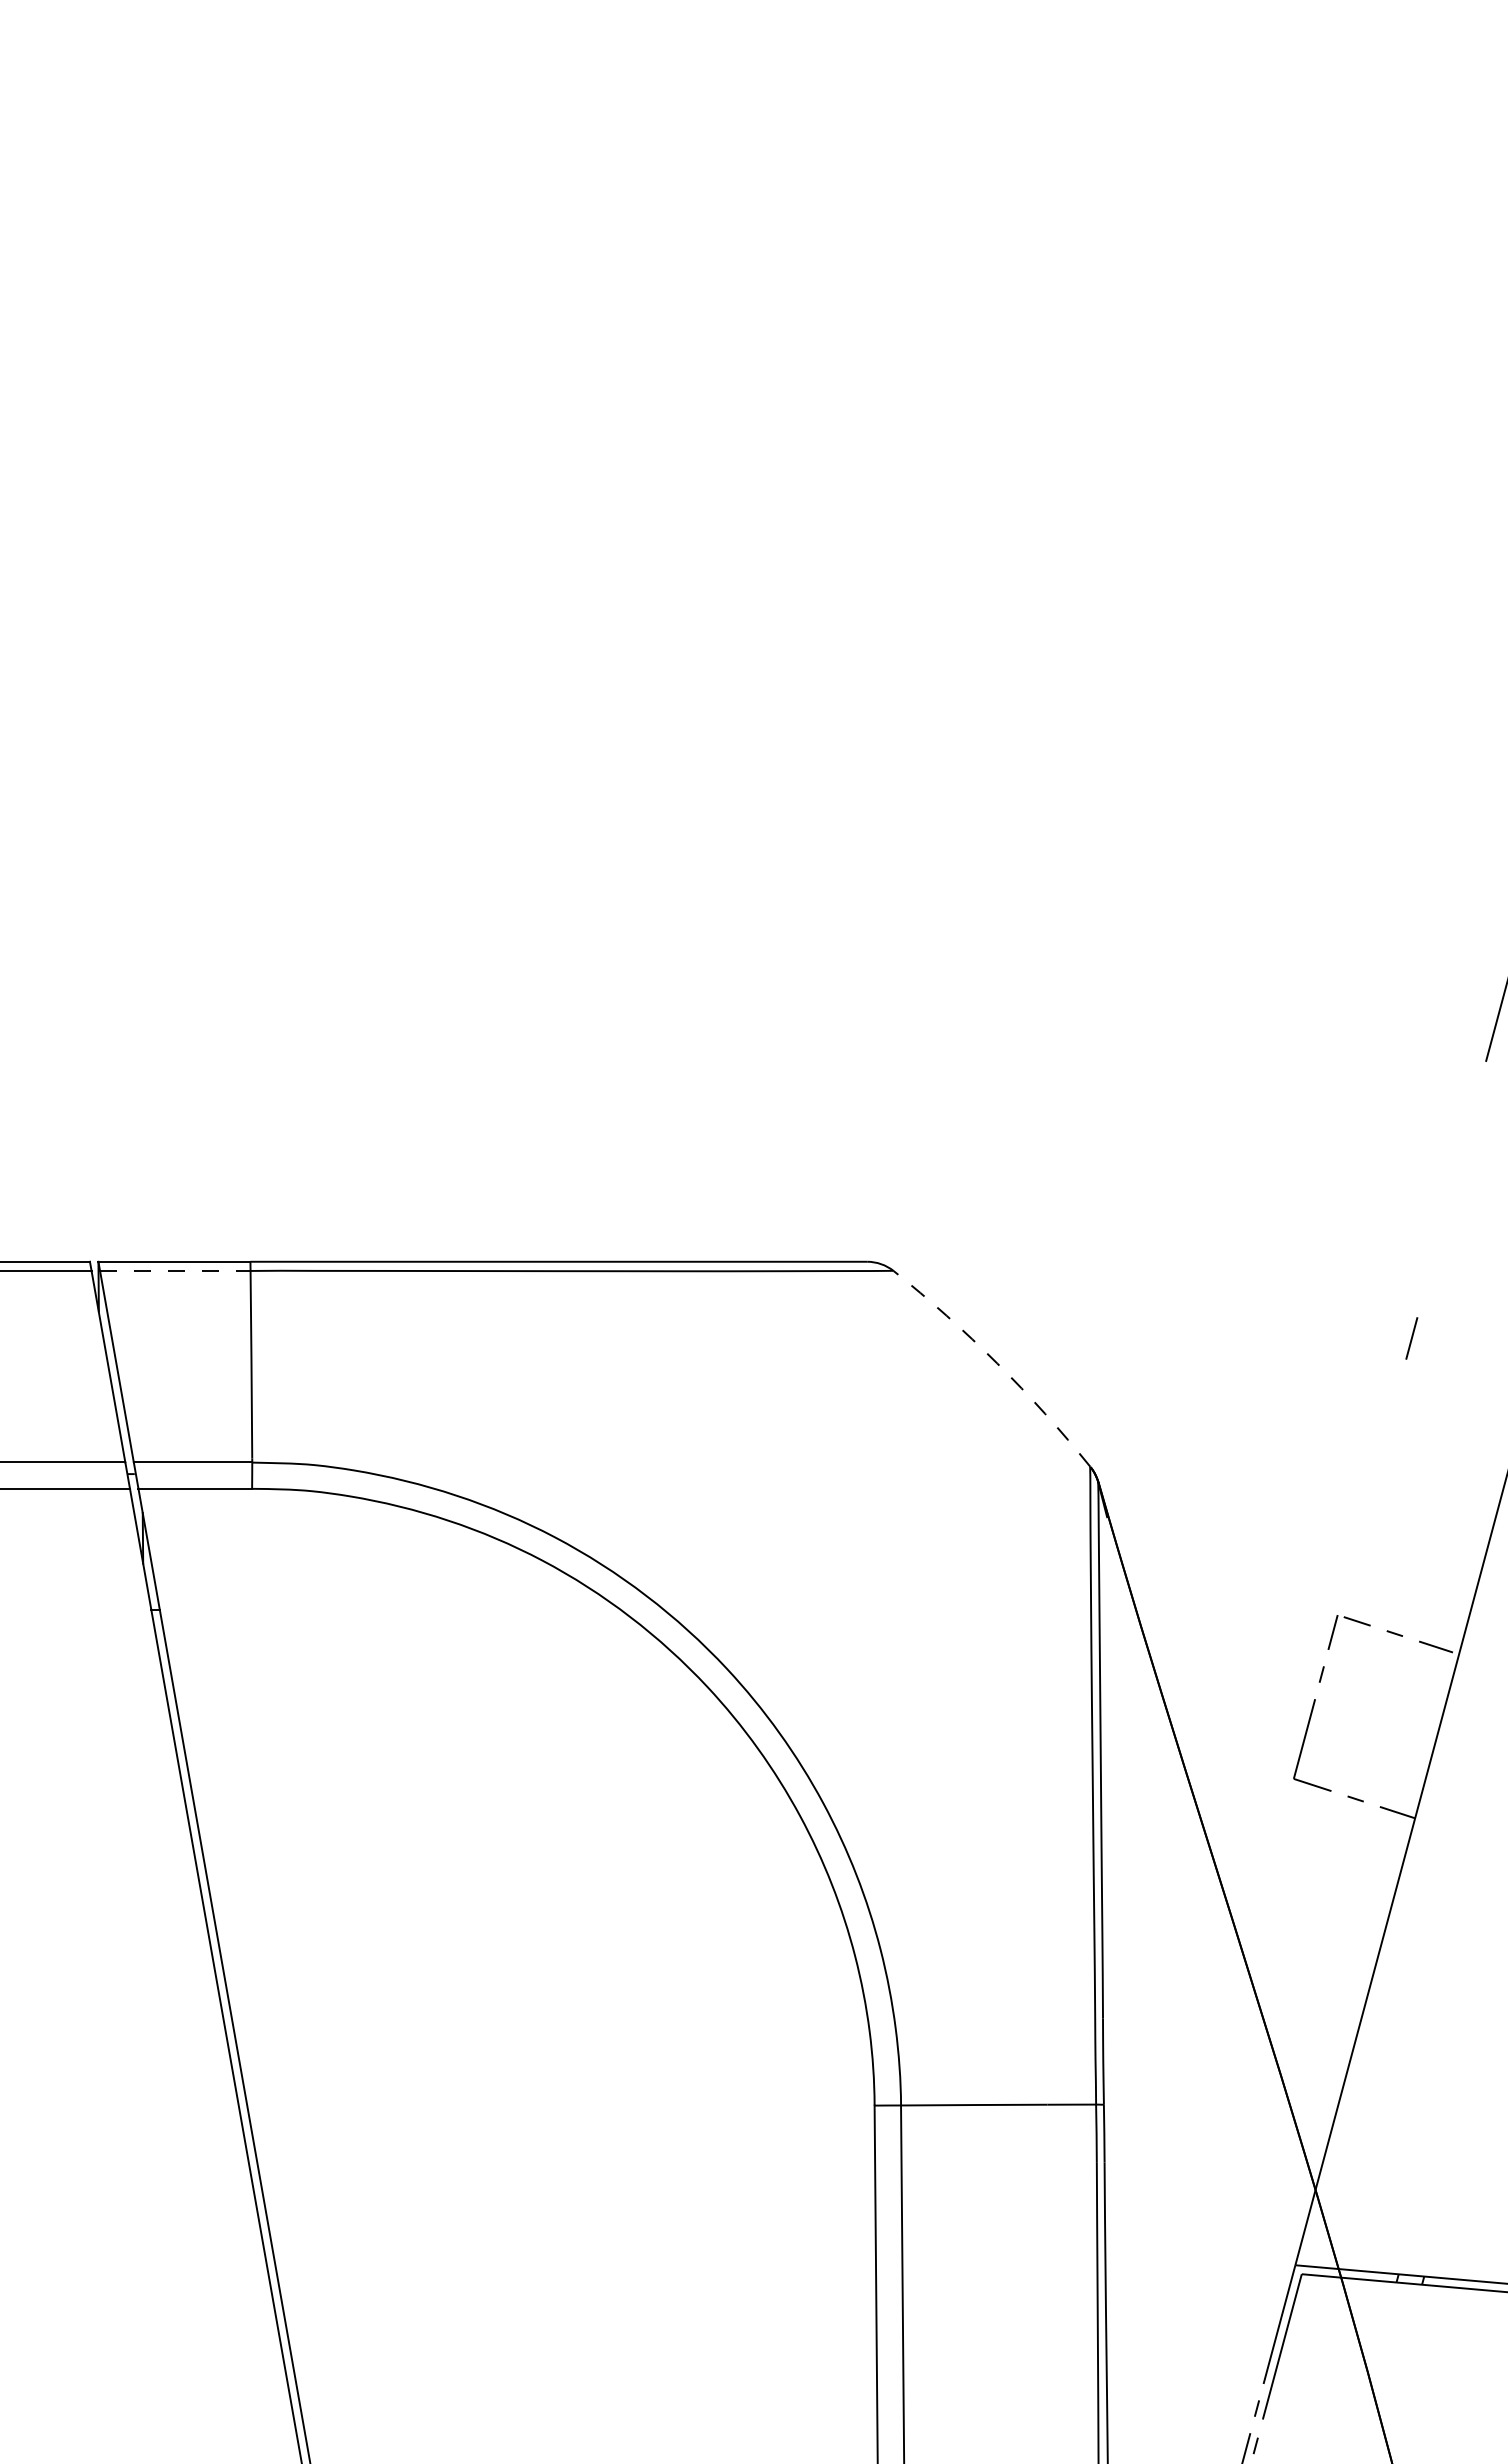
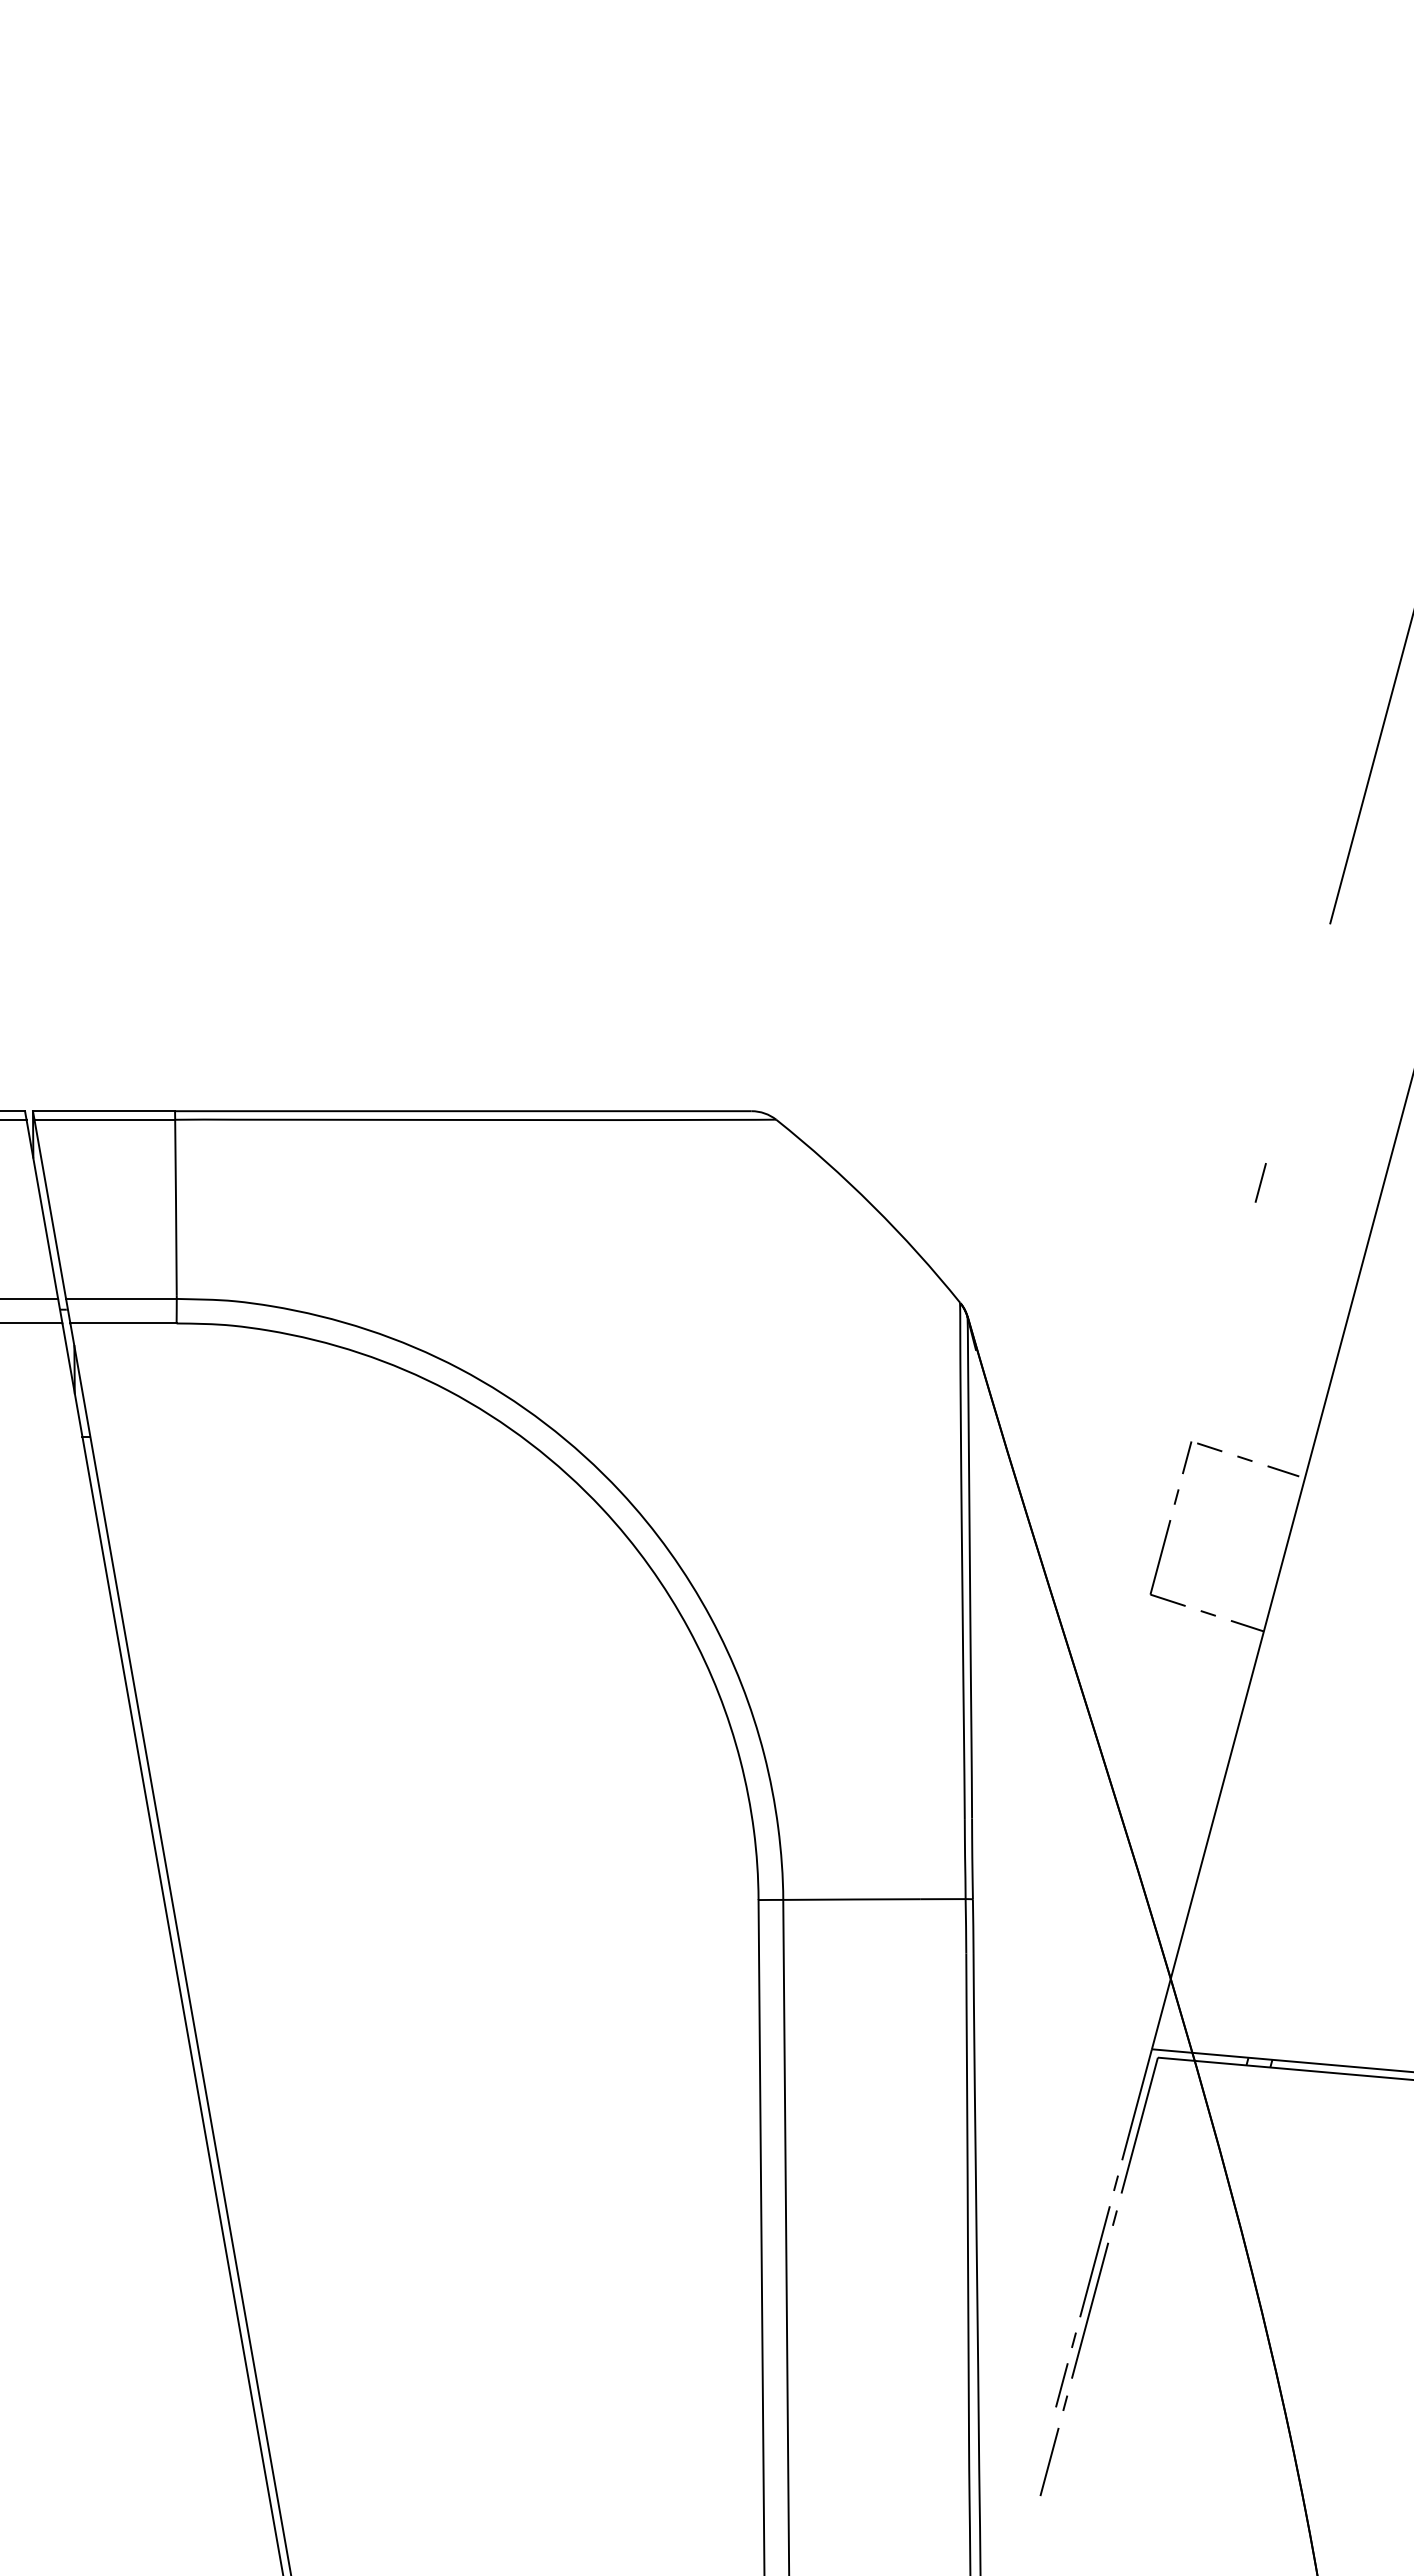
line: (176, 1270) -> (105, 1119), dashed -> solid
arc: (997, 1363) -> (873, 1206), dashed -> solid

